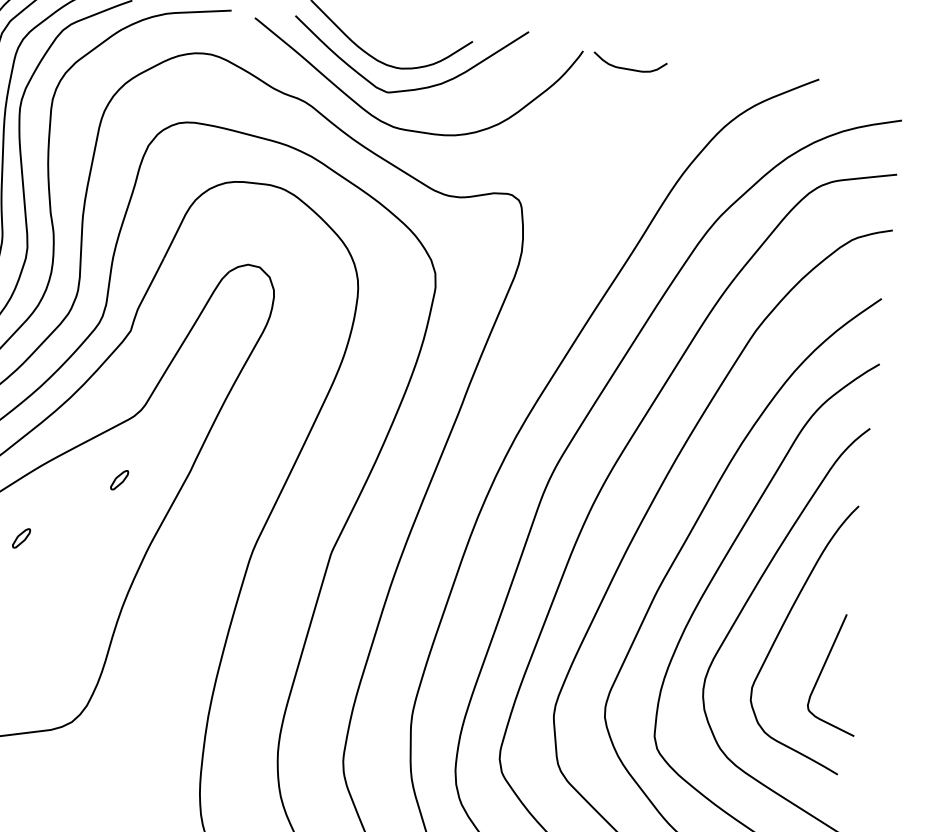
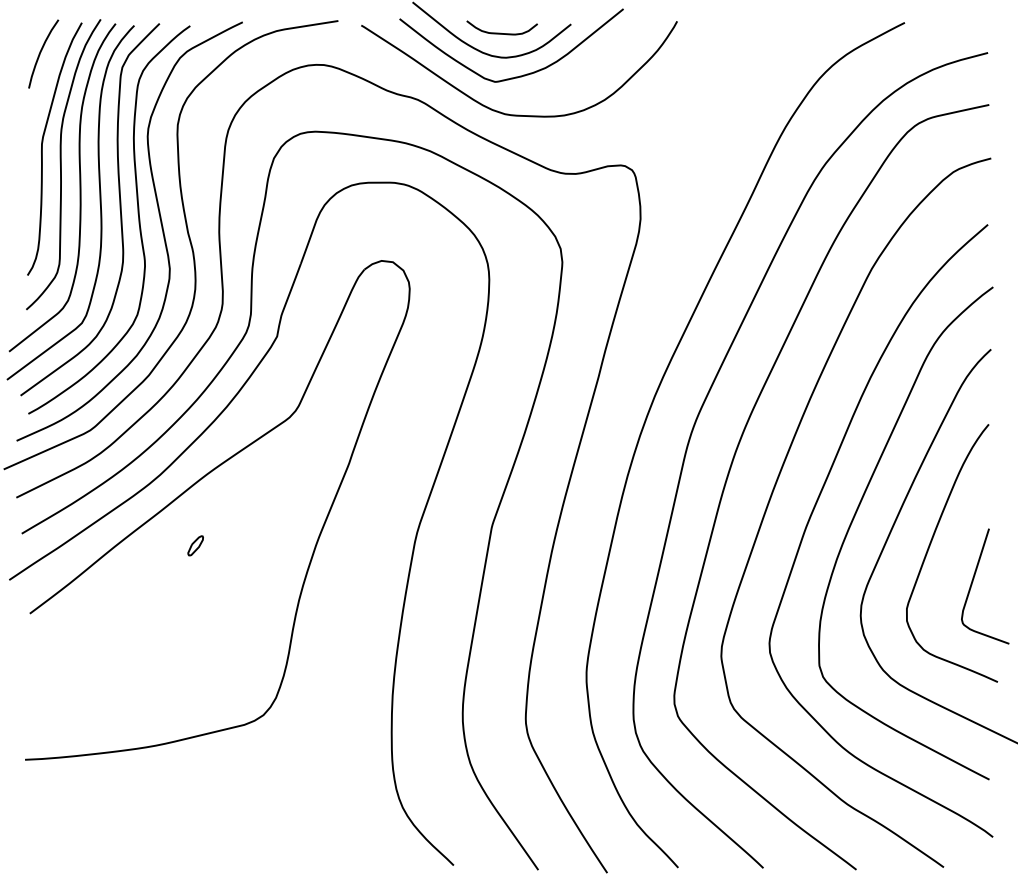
curve: (627, 67) -> (500, 32), moved
part: (119, 479) -> (282, 479), removed

